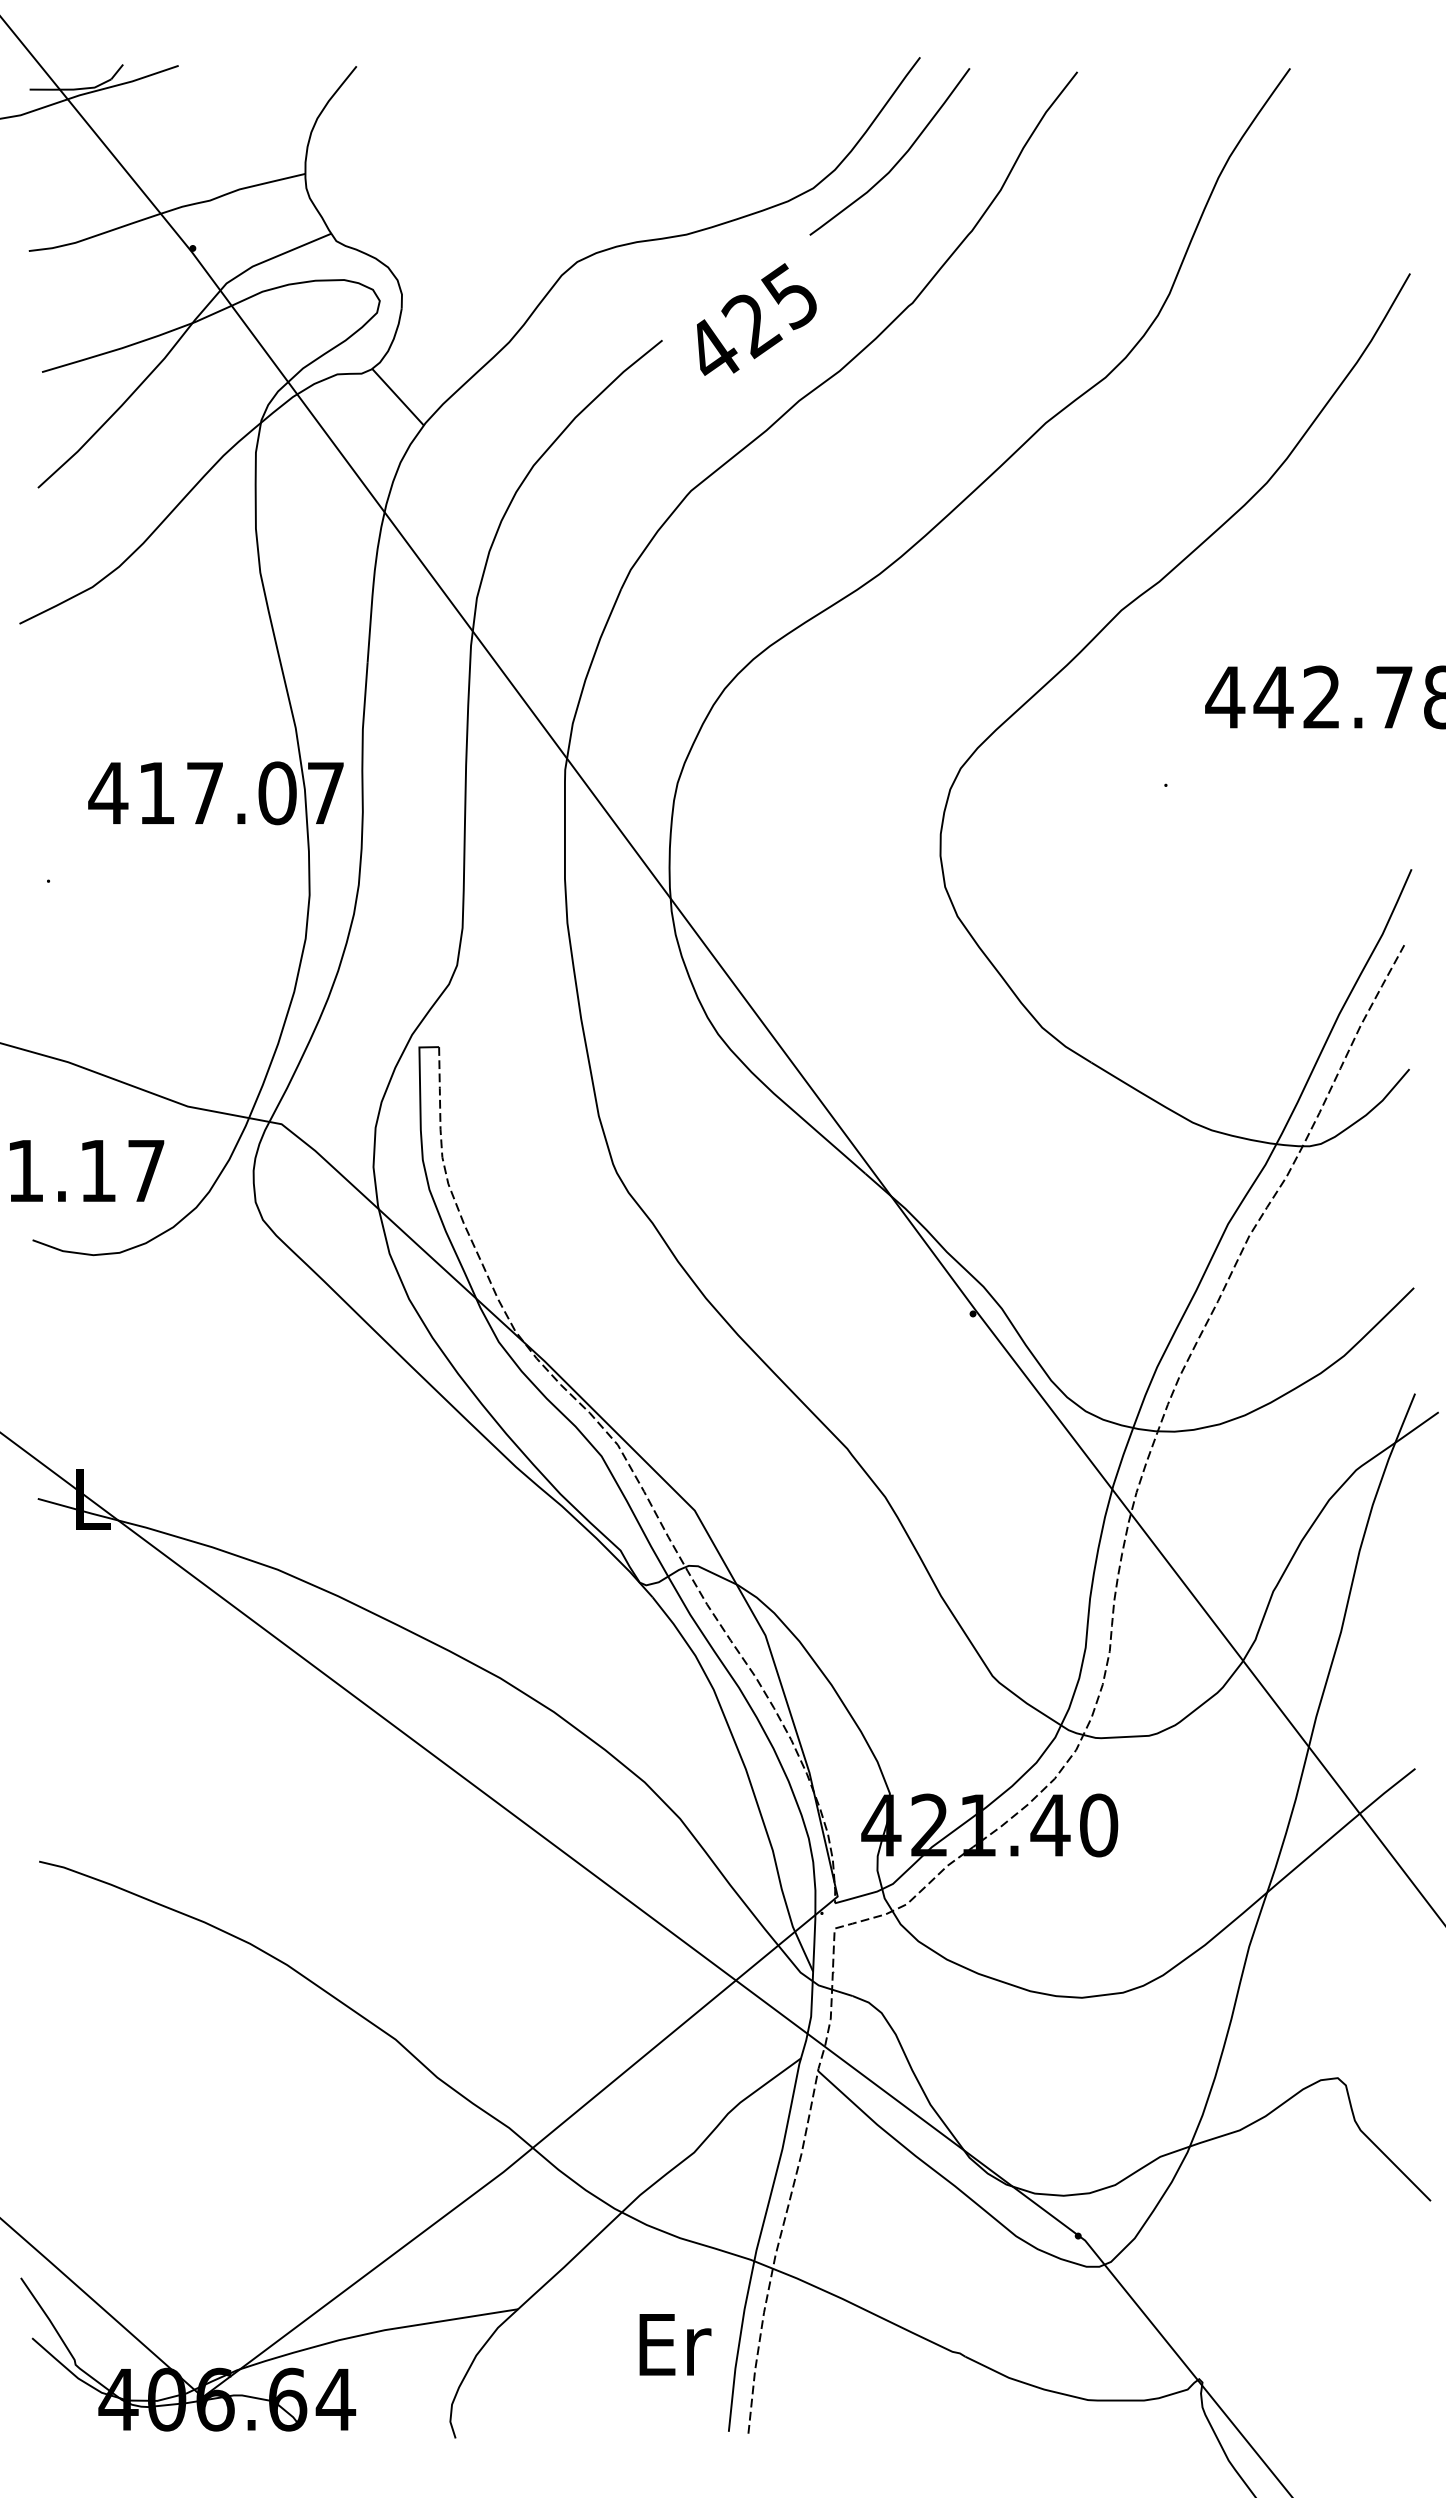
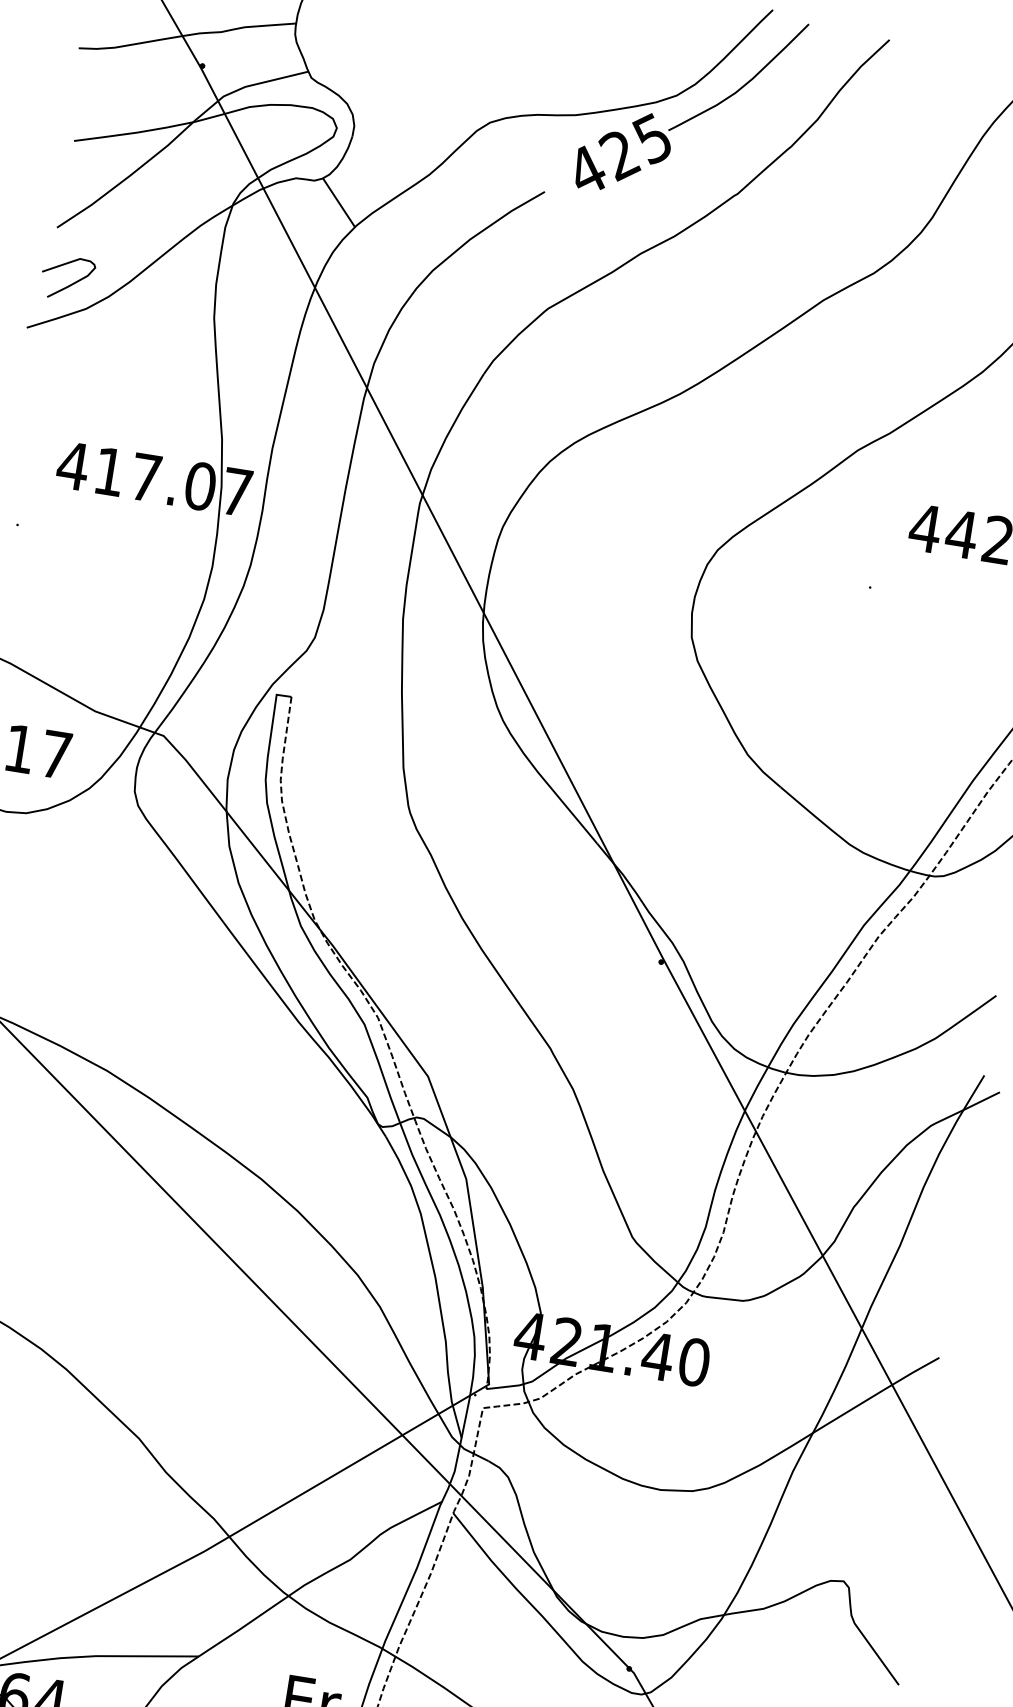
text: (756, 319) -> (623, 152), moved
curve: (68, 557) -> (71, 283), added

